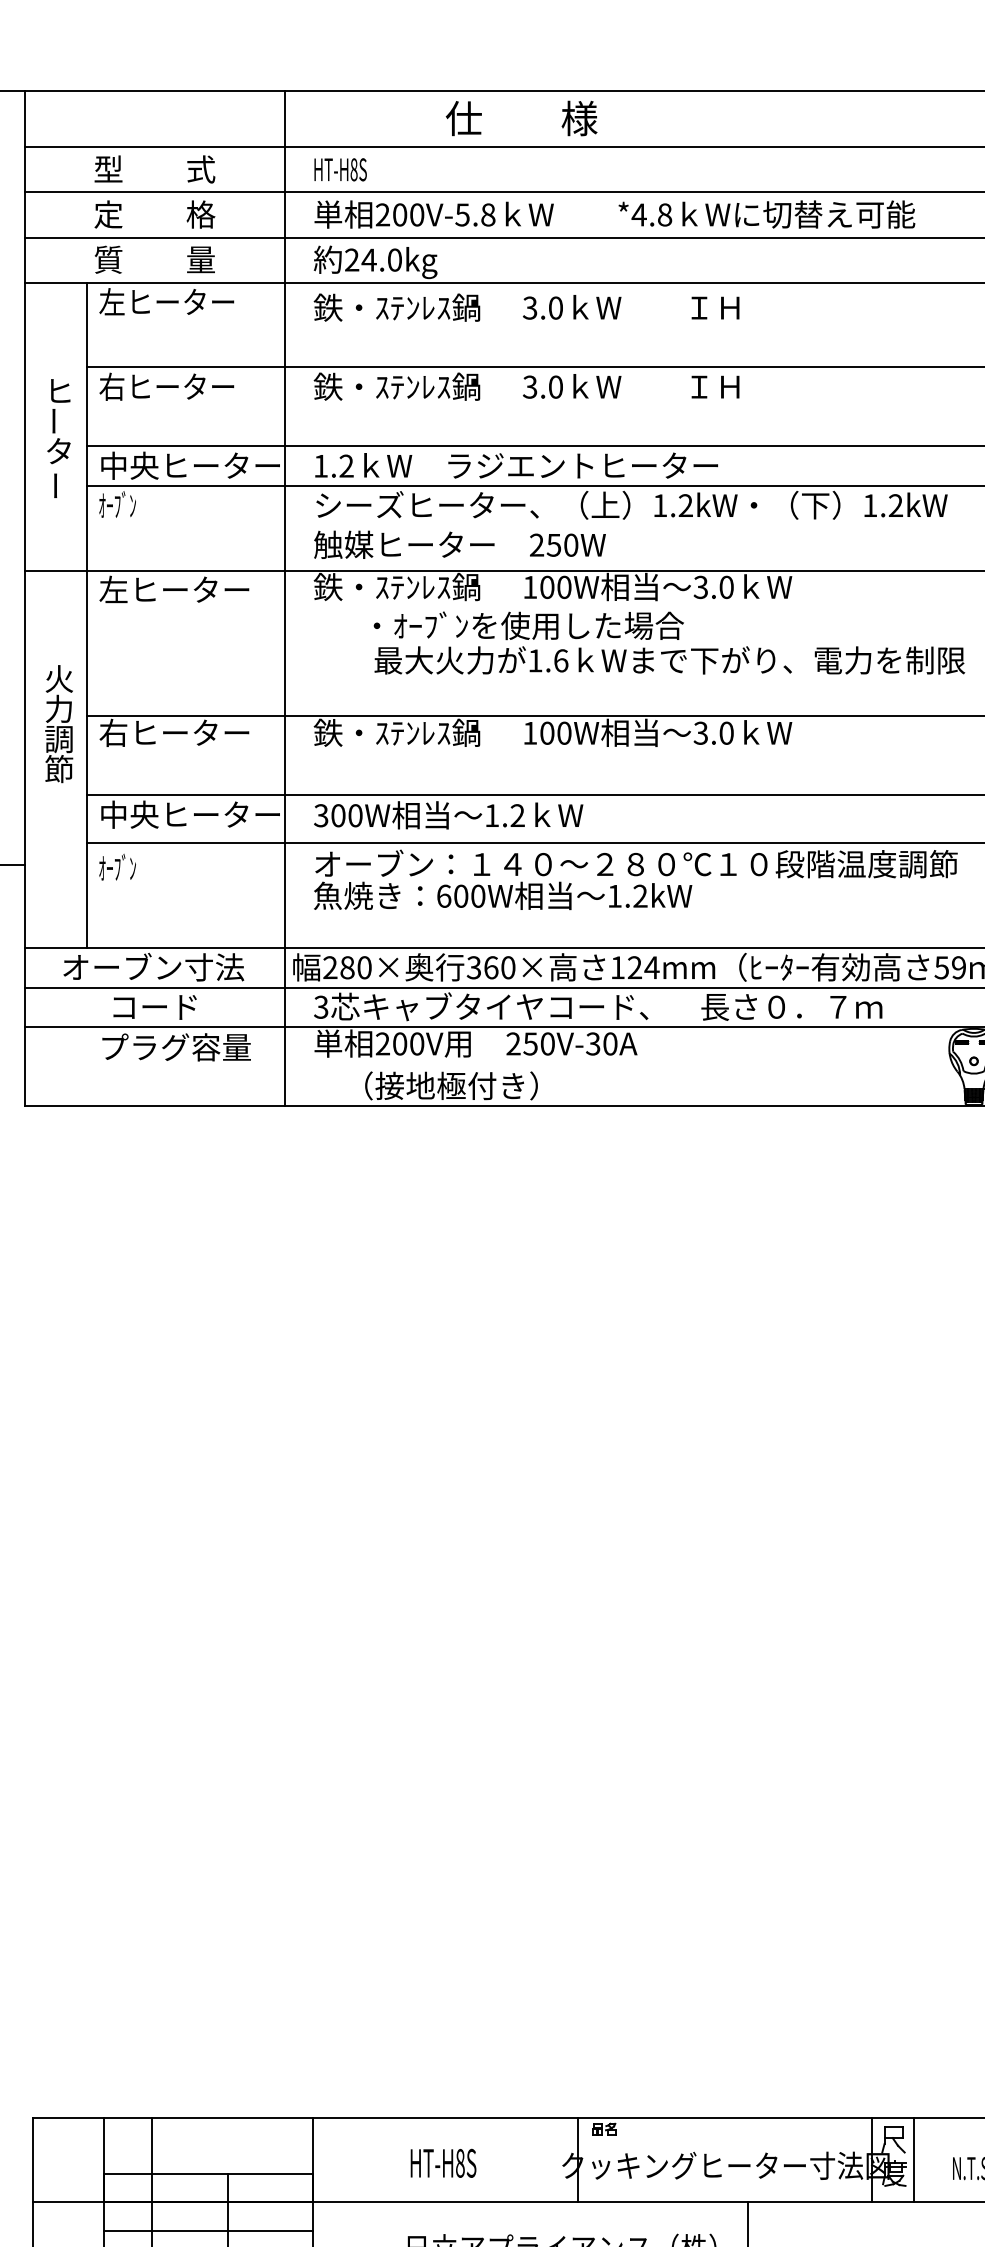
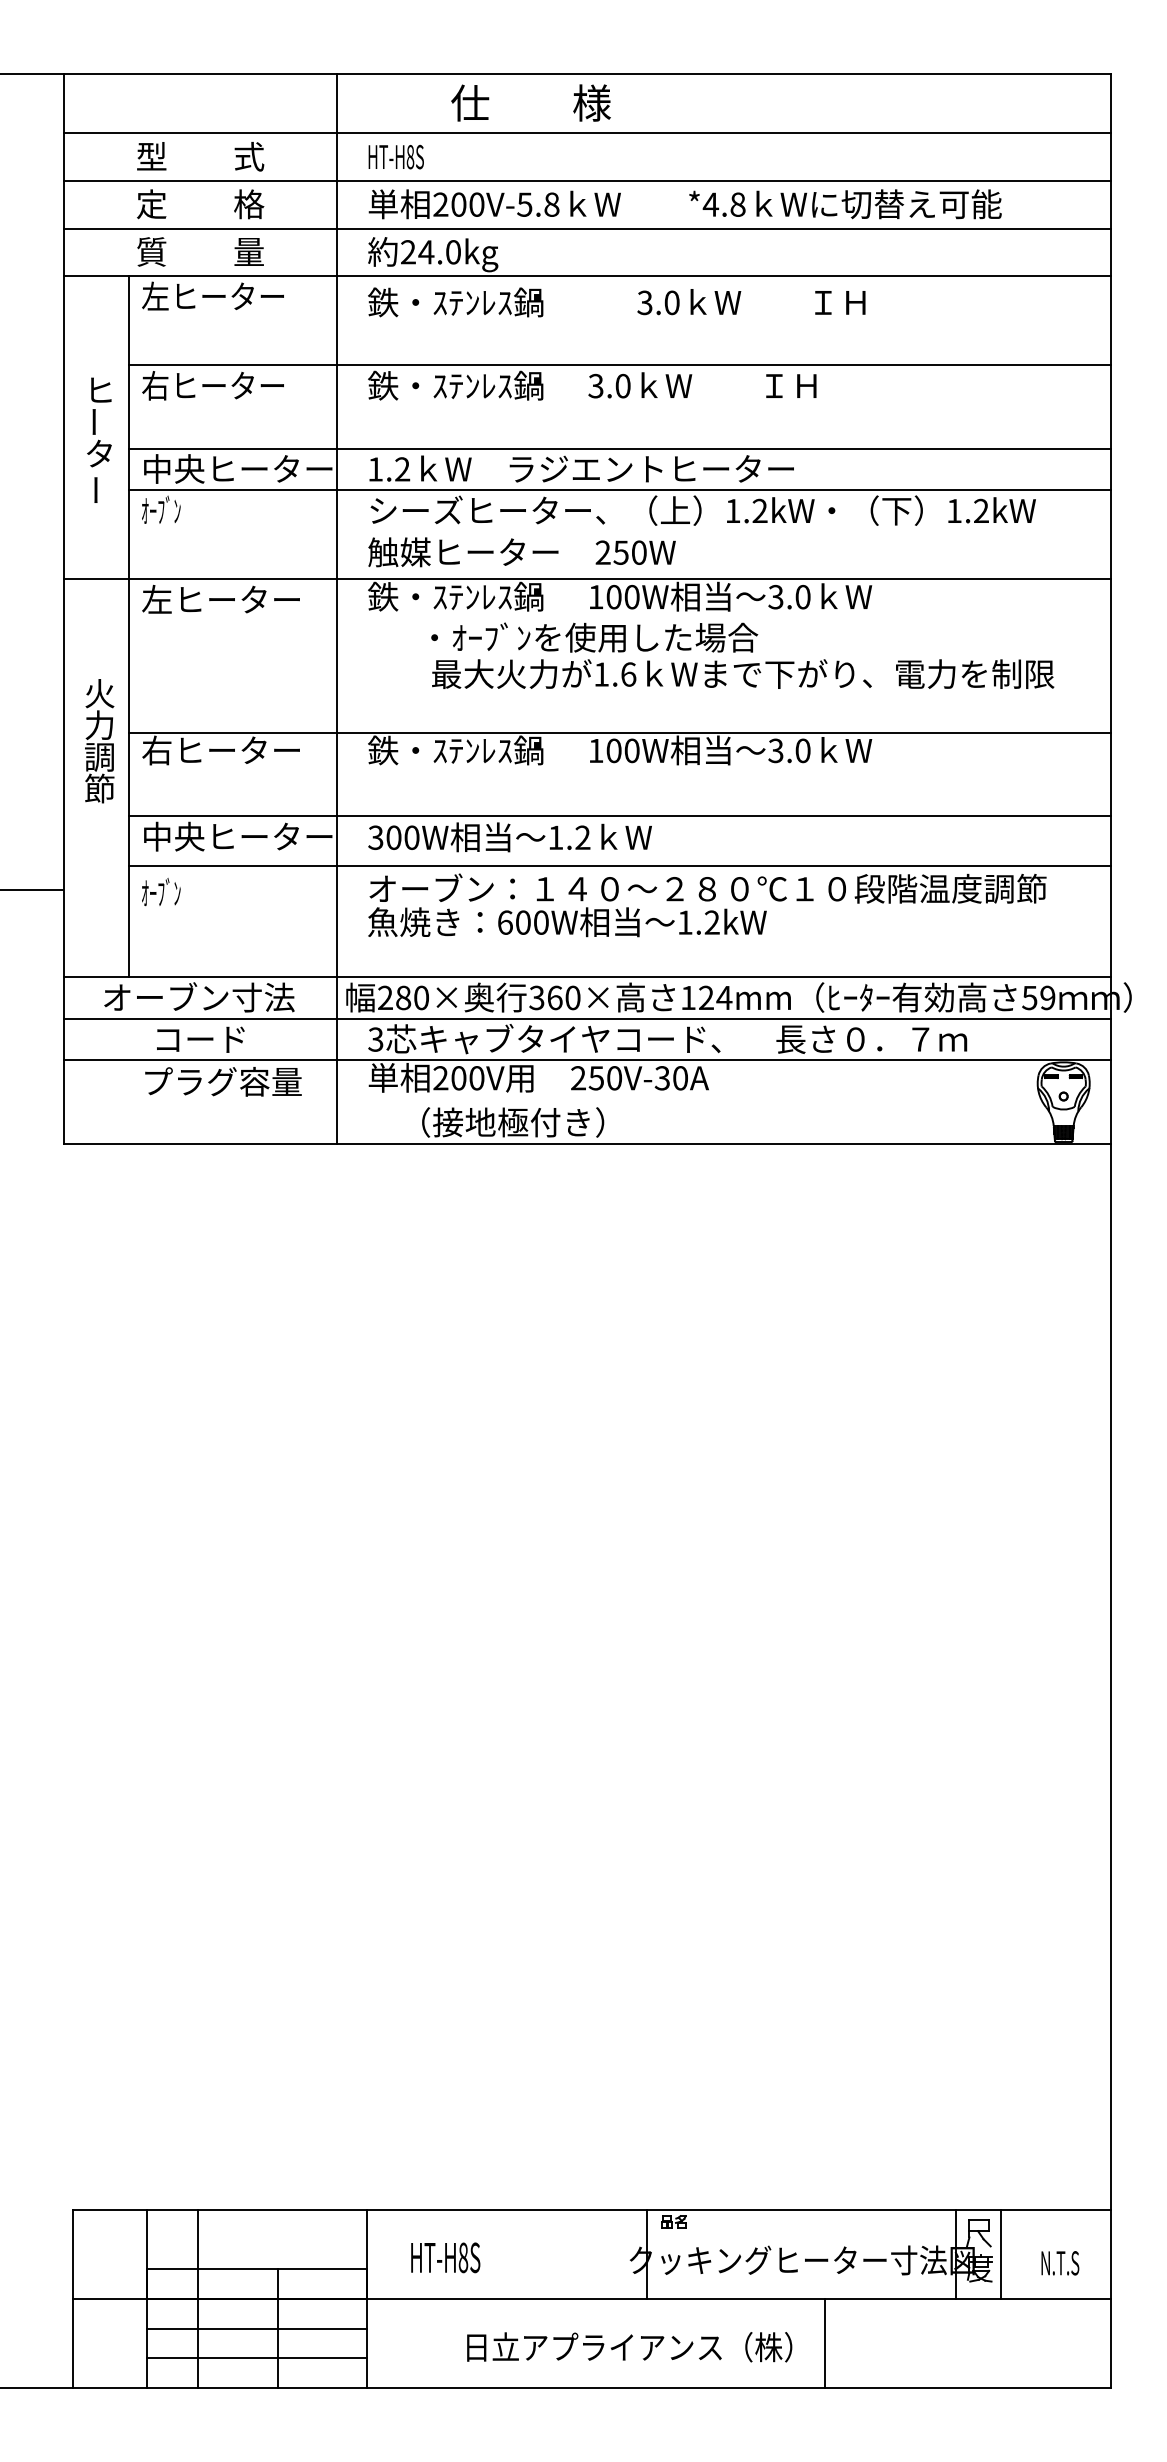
text: (521, 117) -> (530, 102), moved
text: (631, 307) -> (751, 302), moved
text: (443, 2163) -> (445, 2257), moved

